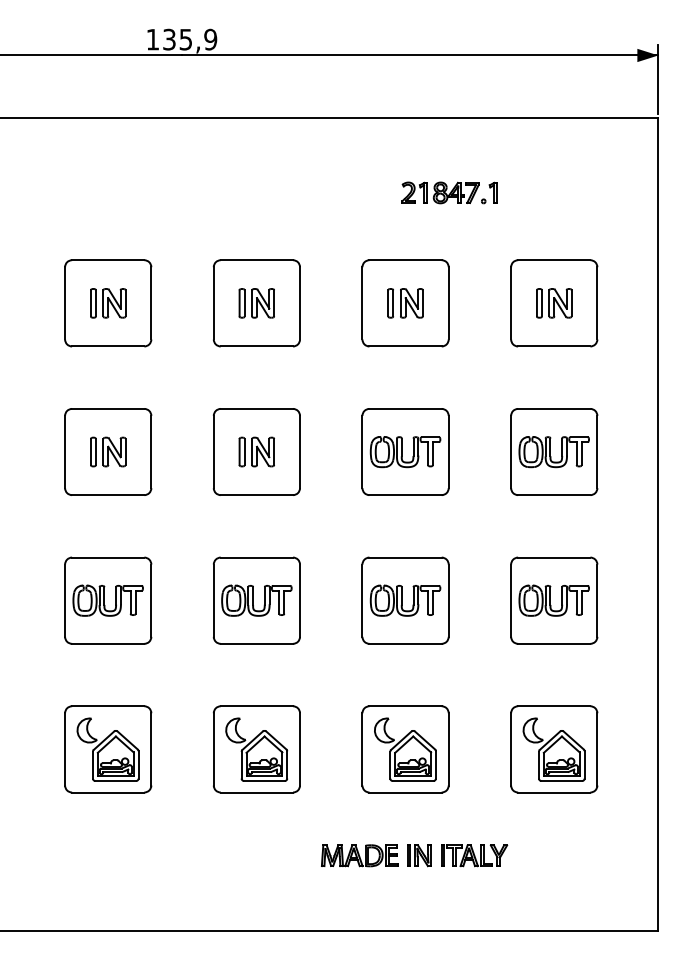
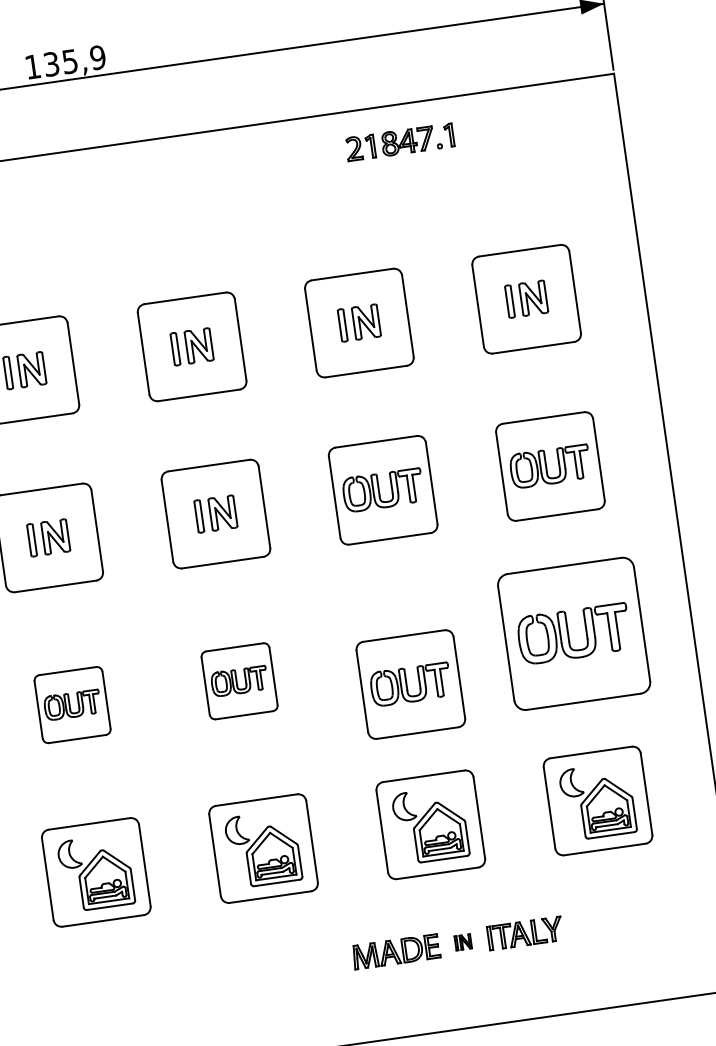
part: (449, 192) -> (400, 141), moved
part: (108, 600) -> (72, 704), size x0.7
part: (256, 600) -> (239, 681), size x0.7
part: (405, 600) -> (410, 684), moved
part: (554, 600) -> (574, 633), size x1.4
part: (419, 855) -> (463, 941), size x0.6

